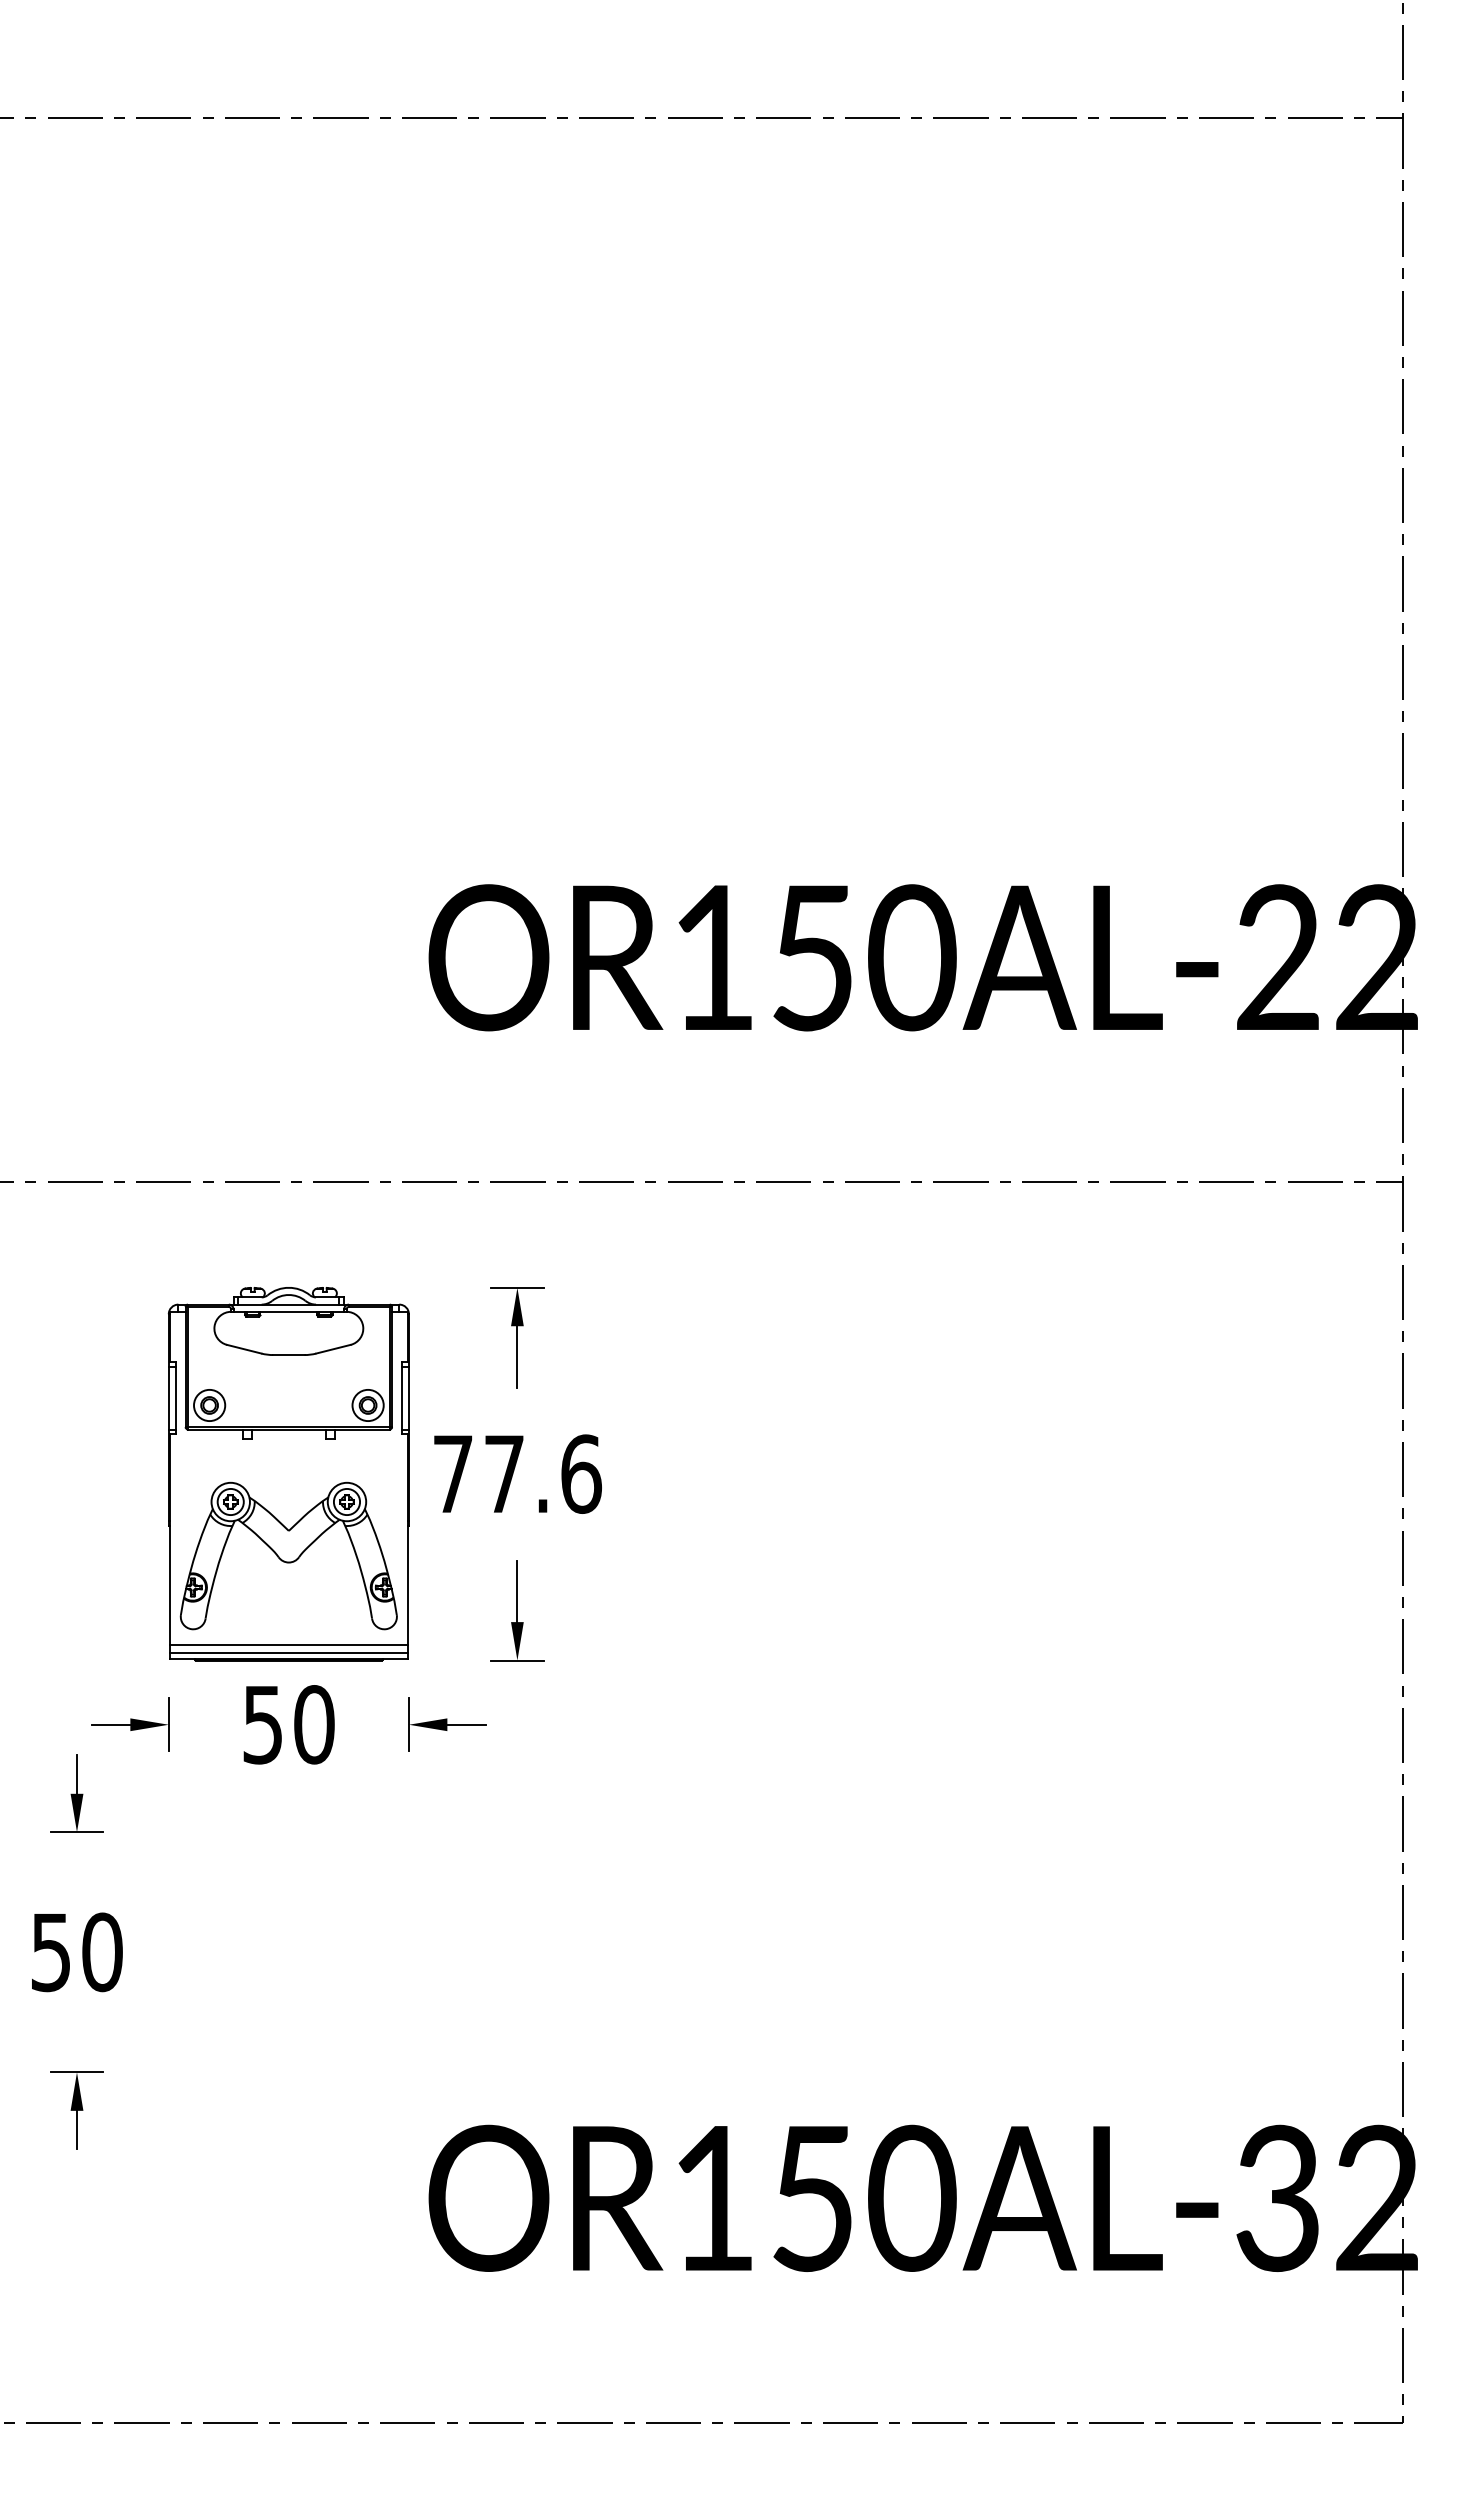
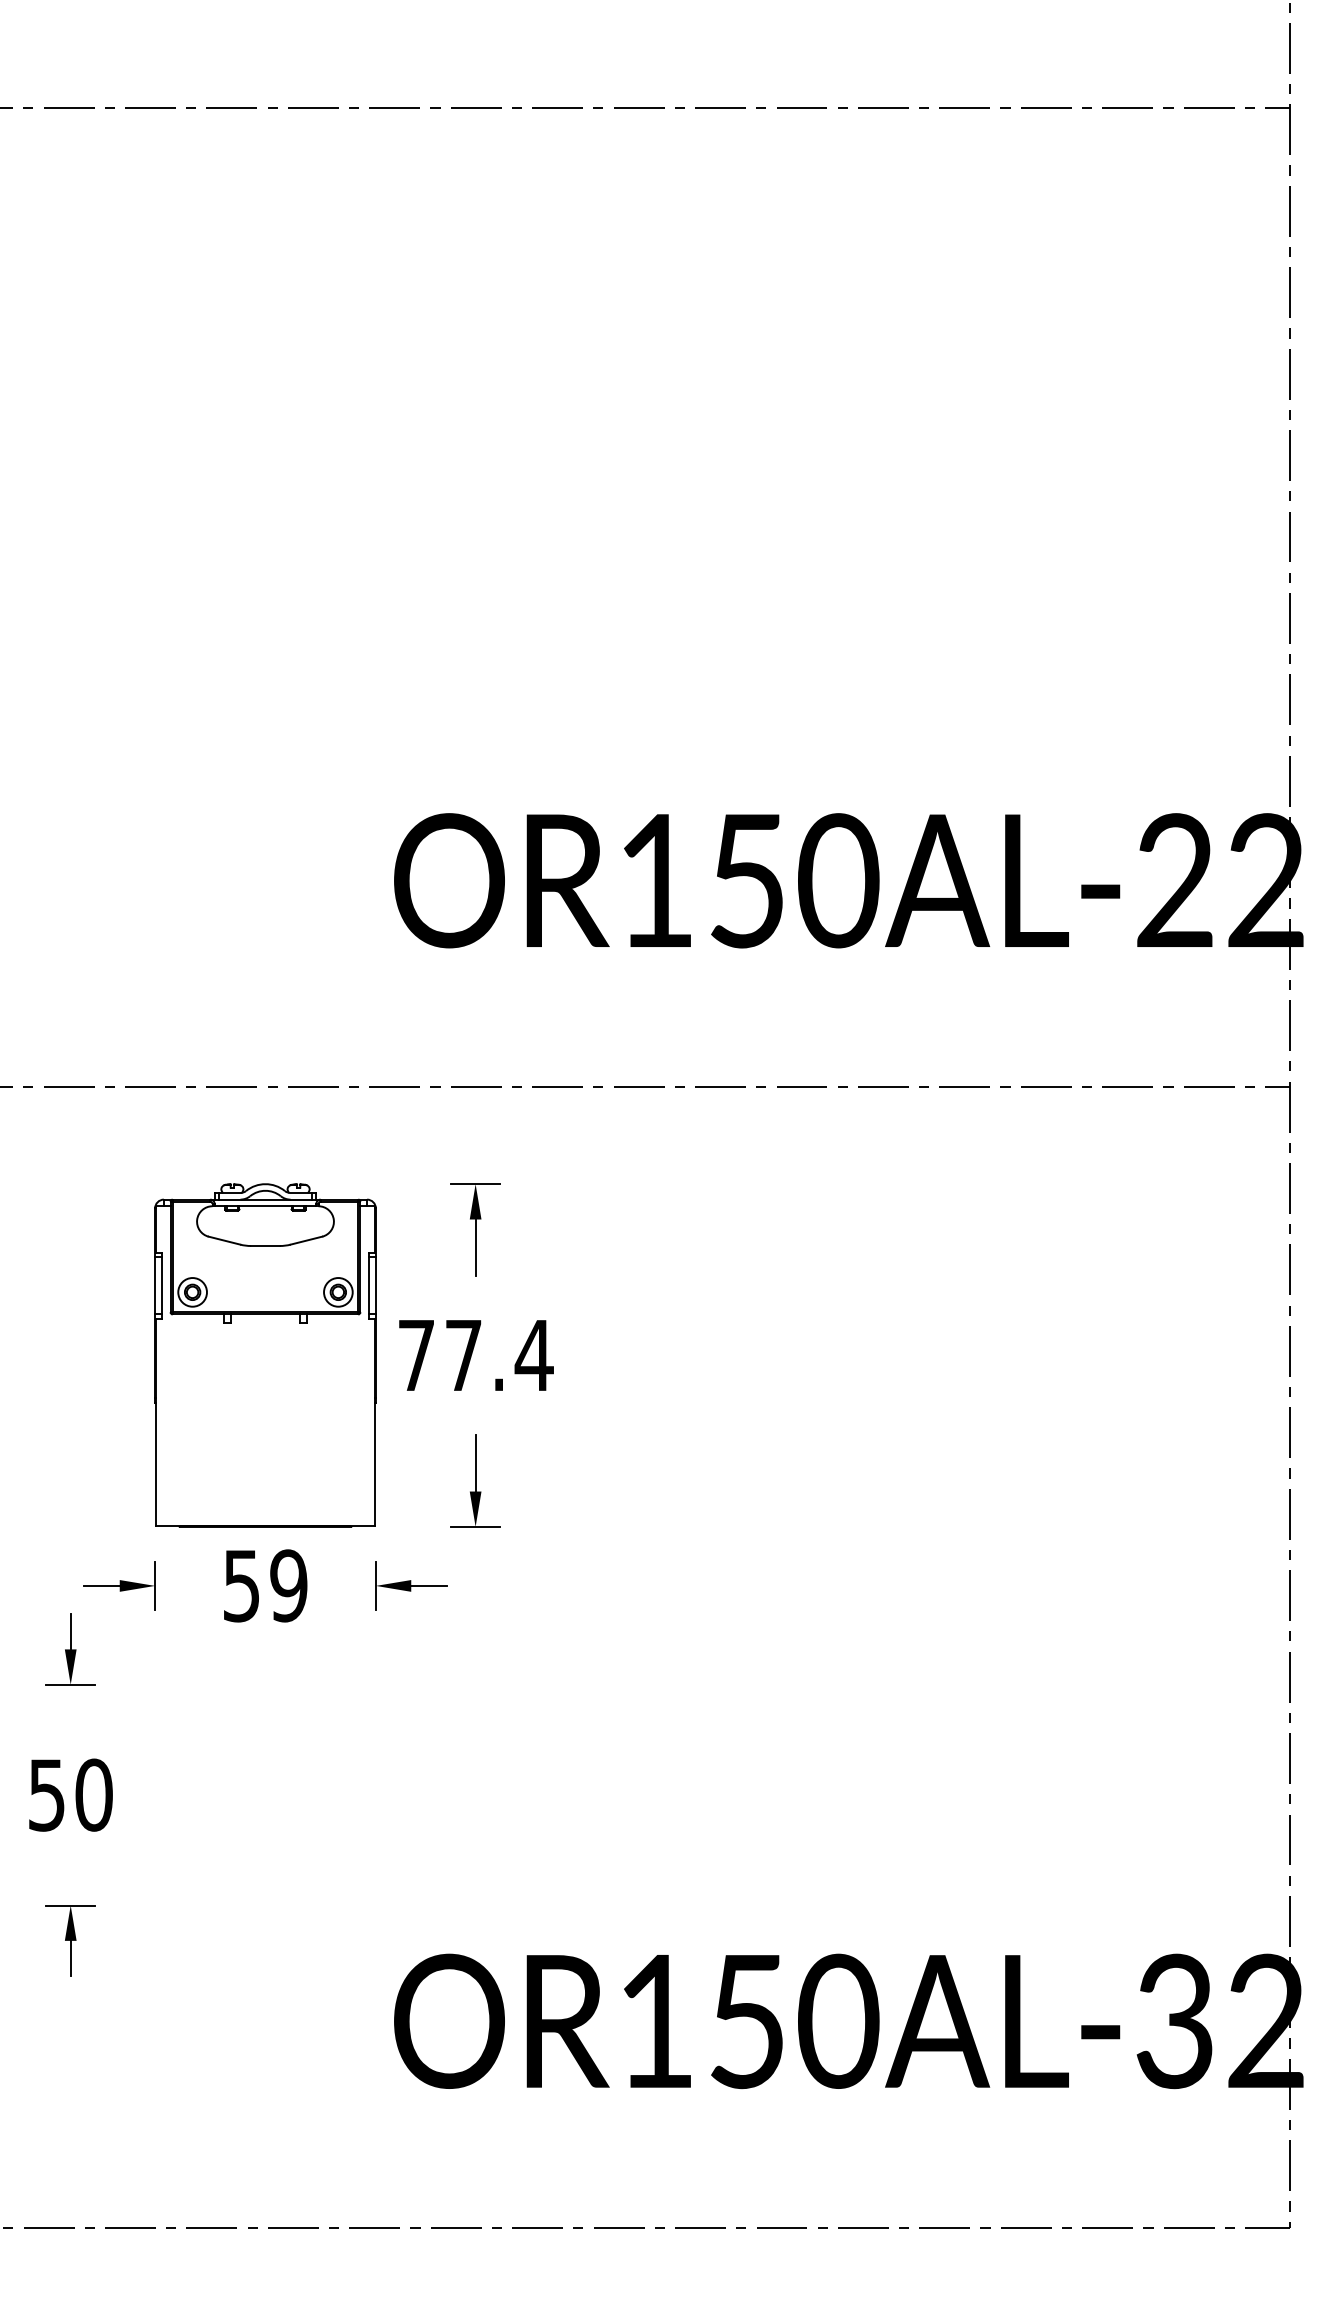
text: (580, 1473) -> (533, 1354), 77.6 -> 77.4
part: (288, 1555) -> (265, 1430), removed
line: (288, 1645) -> (265, 1513), removed
line: (288, 1652) -> (265, 1519), removed
text: (314, 1724) -> (289, 1585), 50 -> 59

